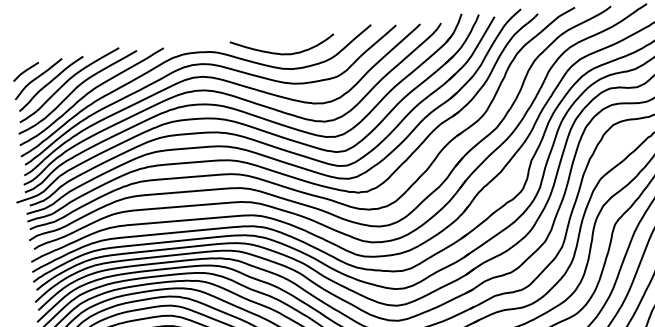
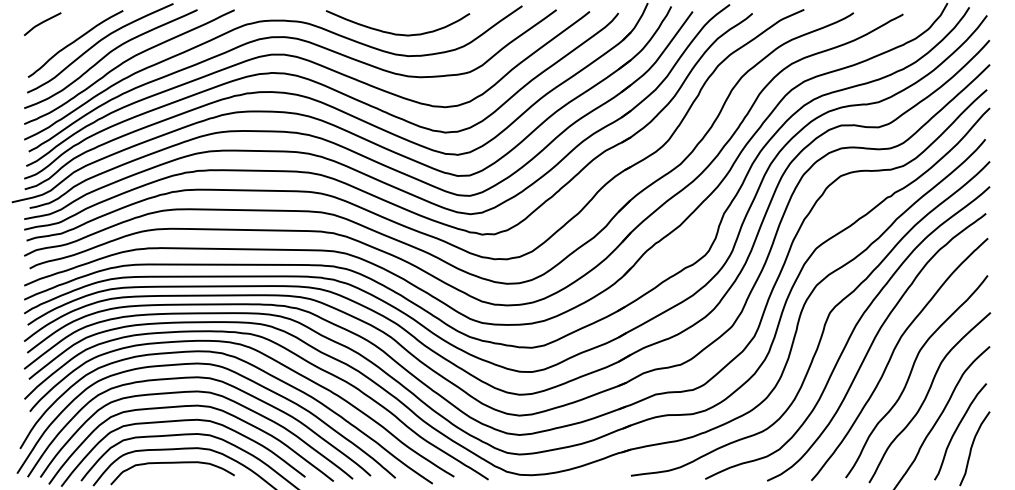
curve: (37, 78) -> (57, 34), removed

